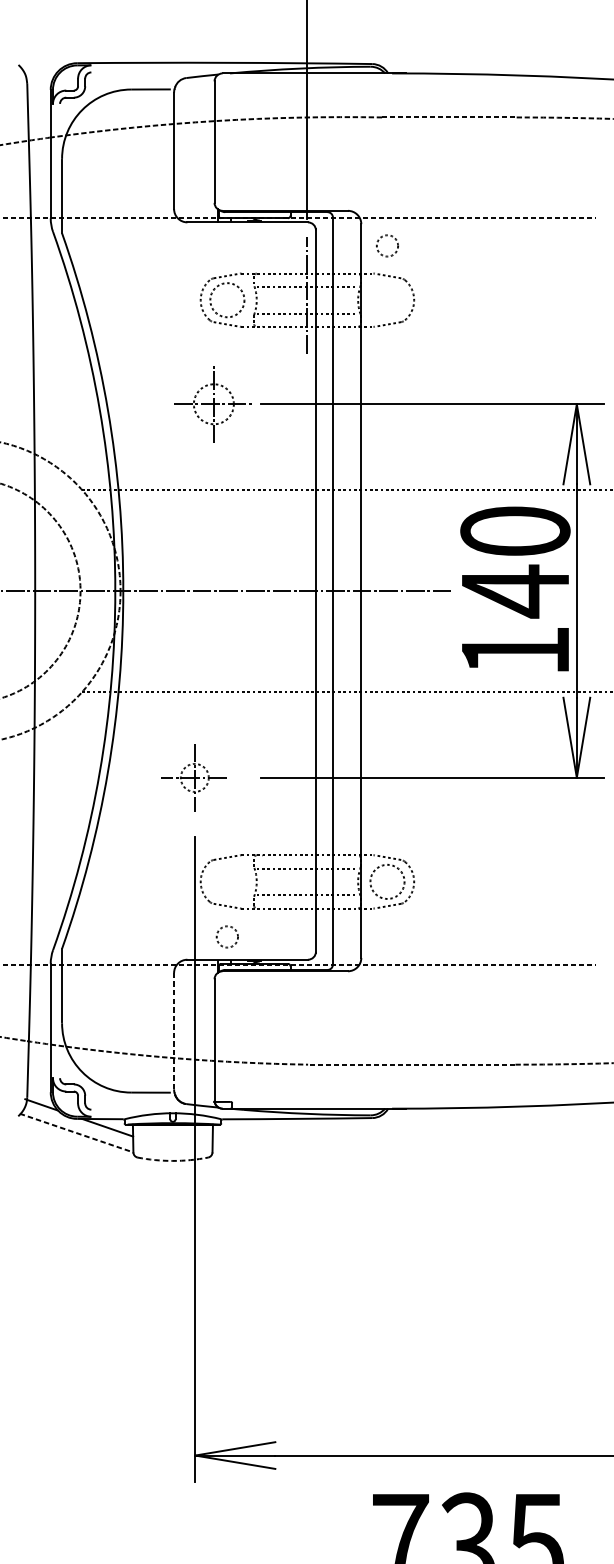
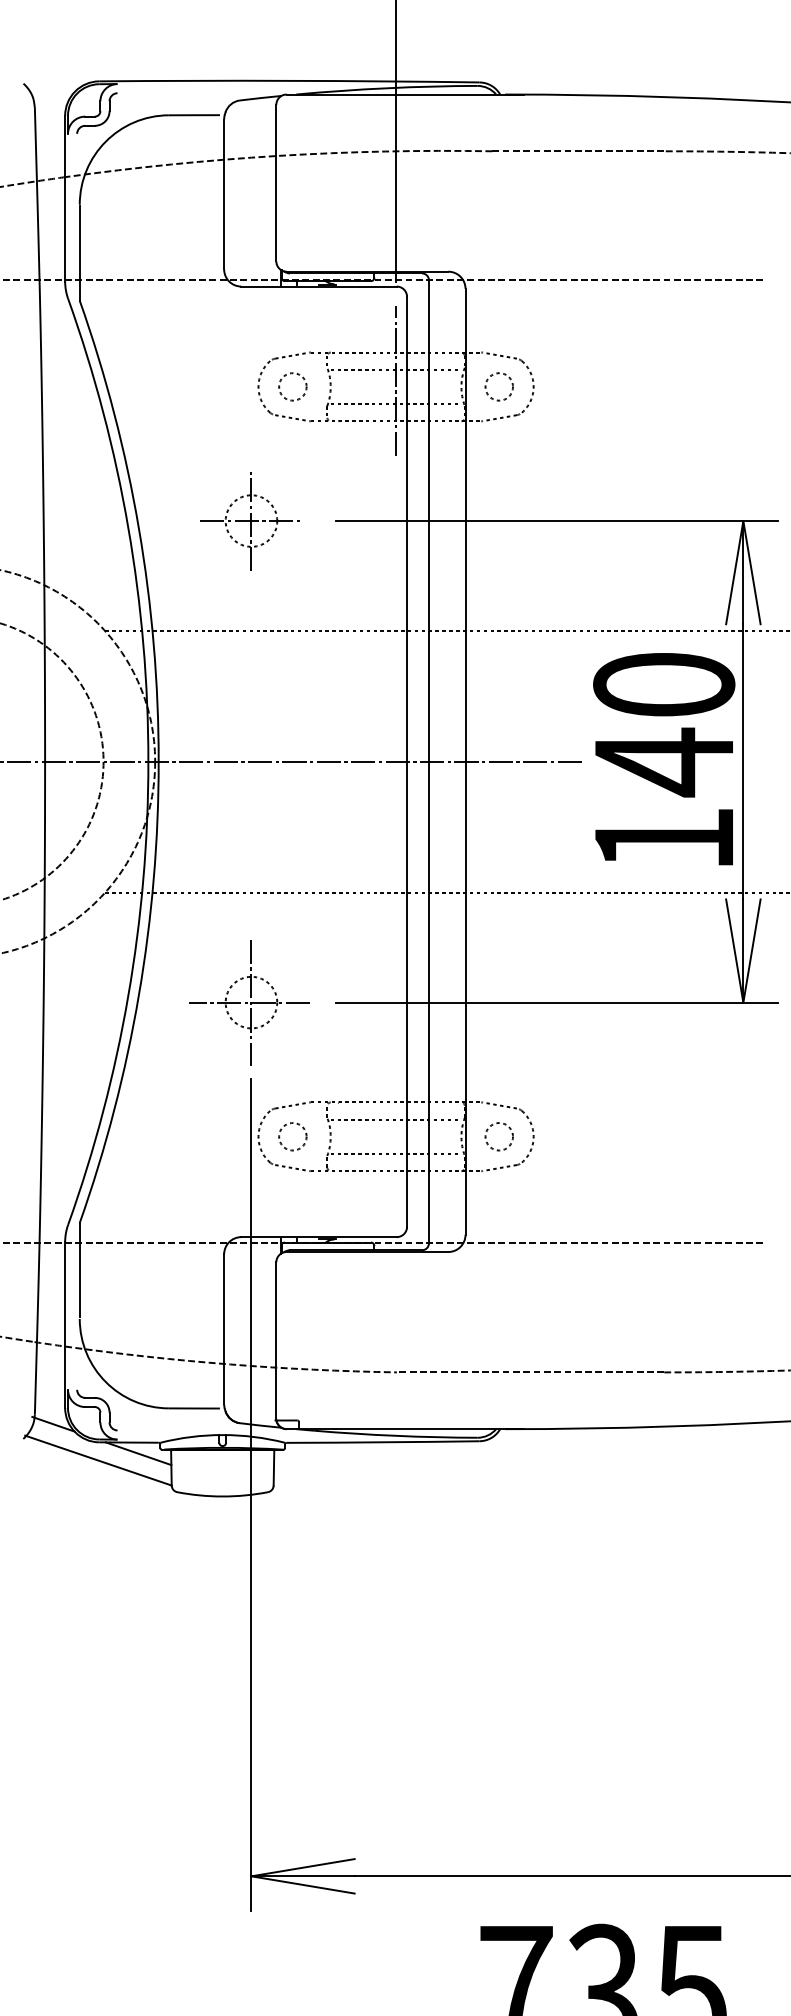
circle: (386, 245) -> (498, 386), moved
circle: (227, 299) -> (292, 386), size x0.62
part: (212, 404) -> (249, 521), moved
part: (193, 777) -> (249, 1002), size x1.43
circle: (387, 881) -> (499, 1136), size x0.62
circle: (227, 936) -> (292, 1136), moved
line: (174, 1031) -> (224, 1329), dashed -> solid
line: (76, 1133) -> (98, 1460), dashed -> solid
arc: (172, 1160) -> (222, 1496), dashed -> solid

